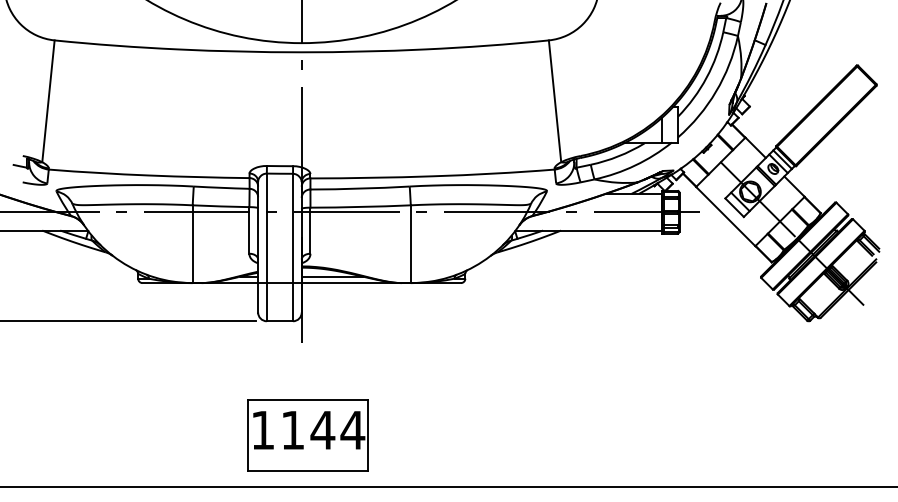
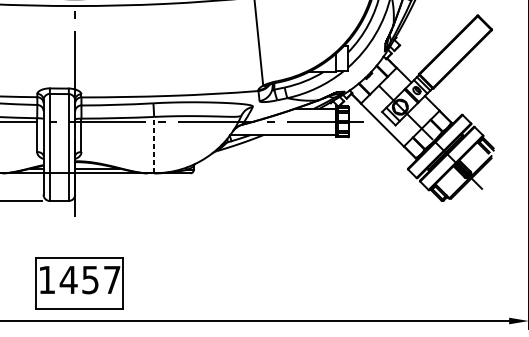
line: (410, 244) -> (153, 145), solid -> dashed
text: (322, 430) -> (90, 280), 1144 -> 1457

